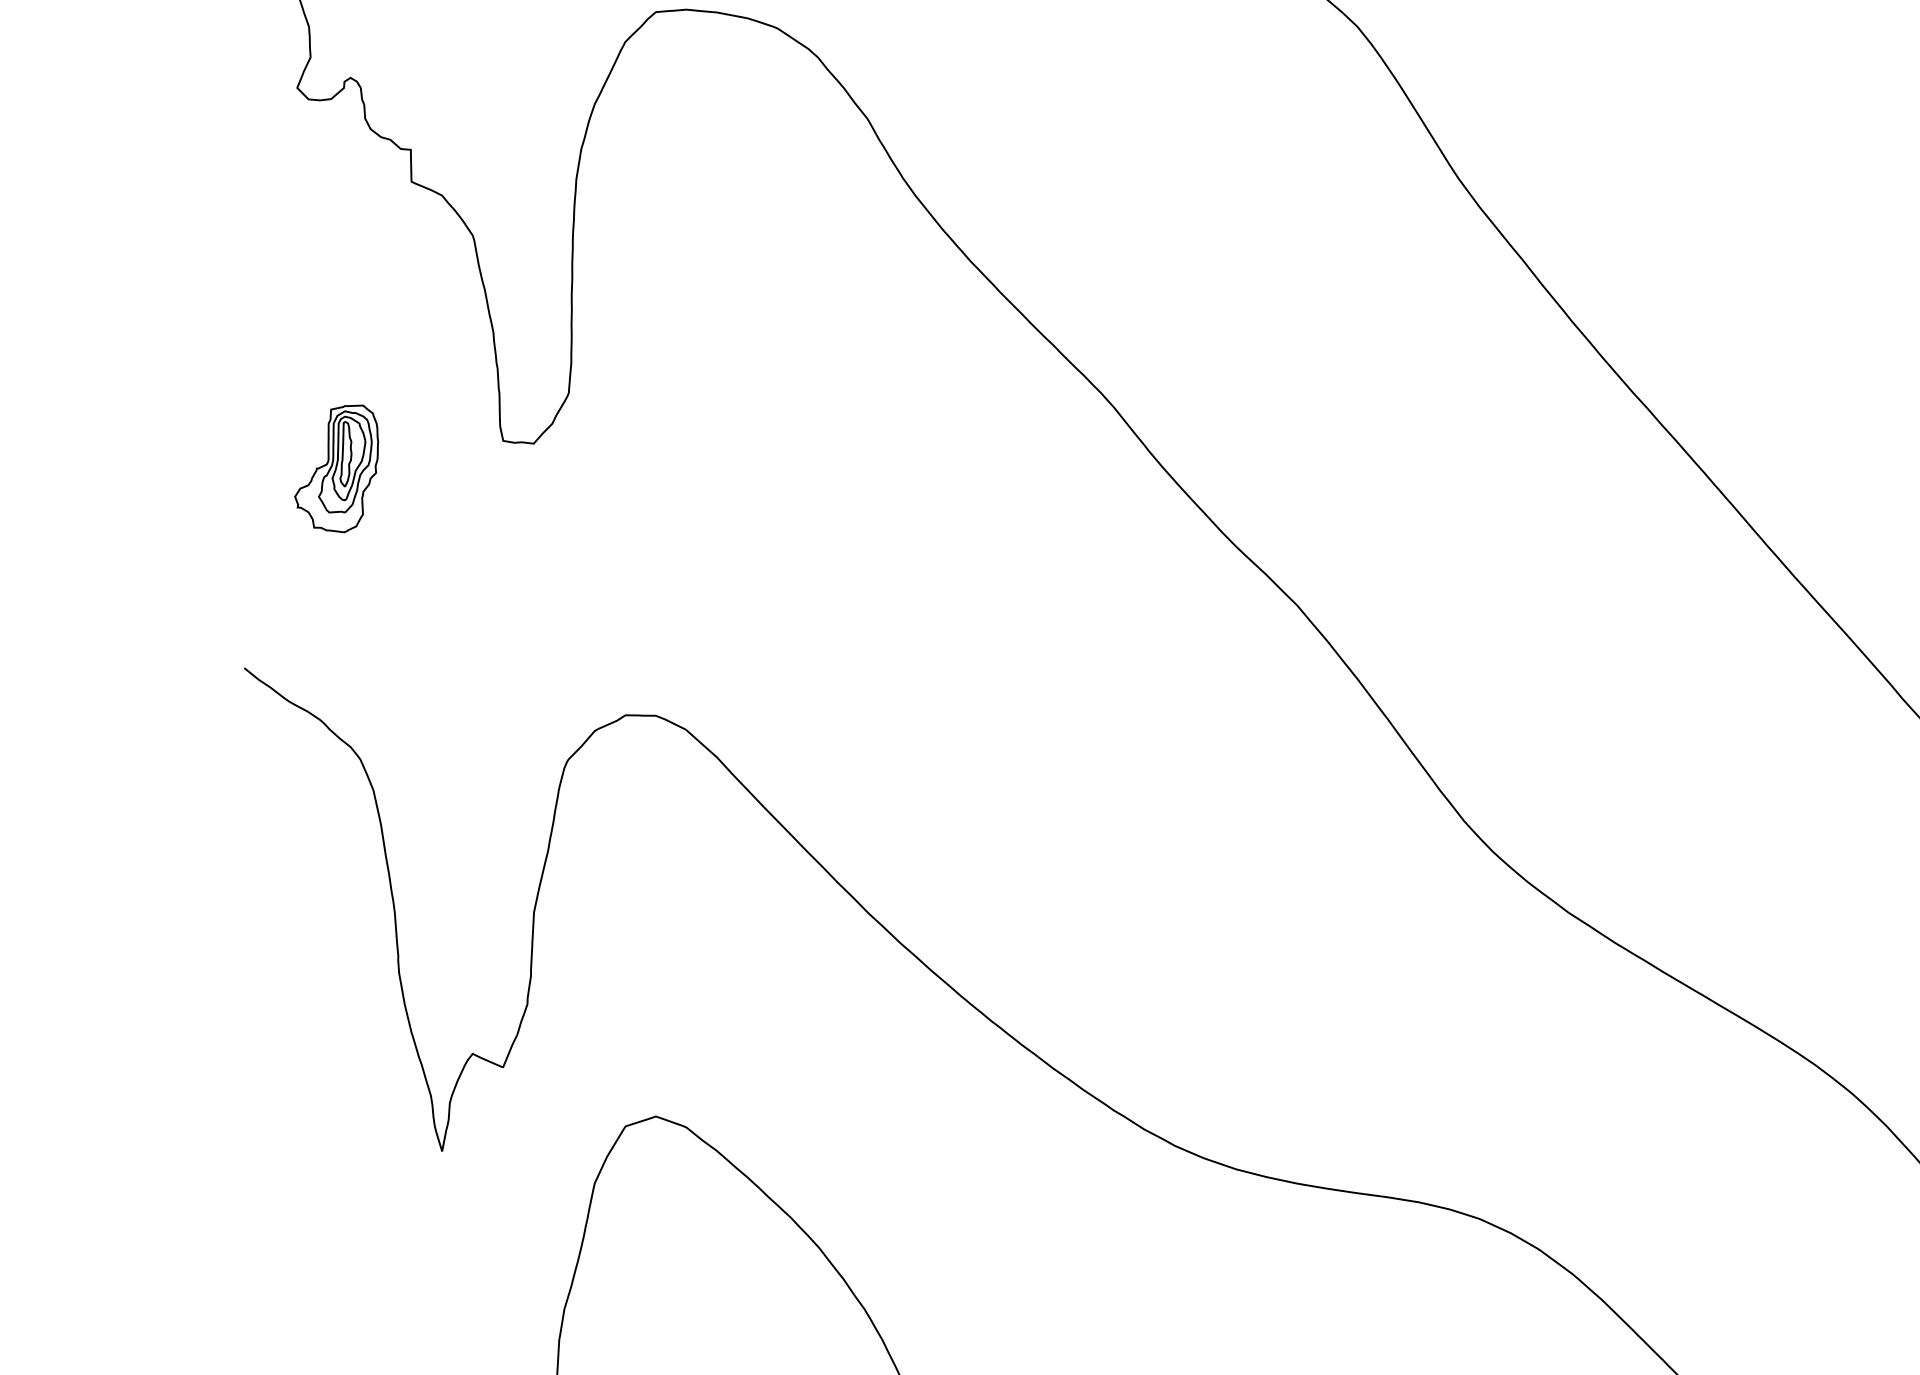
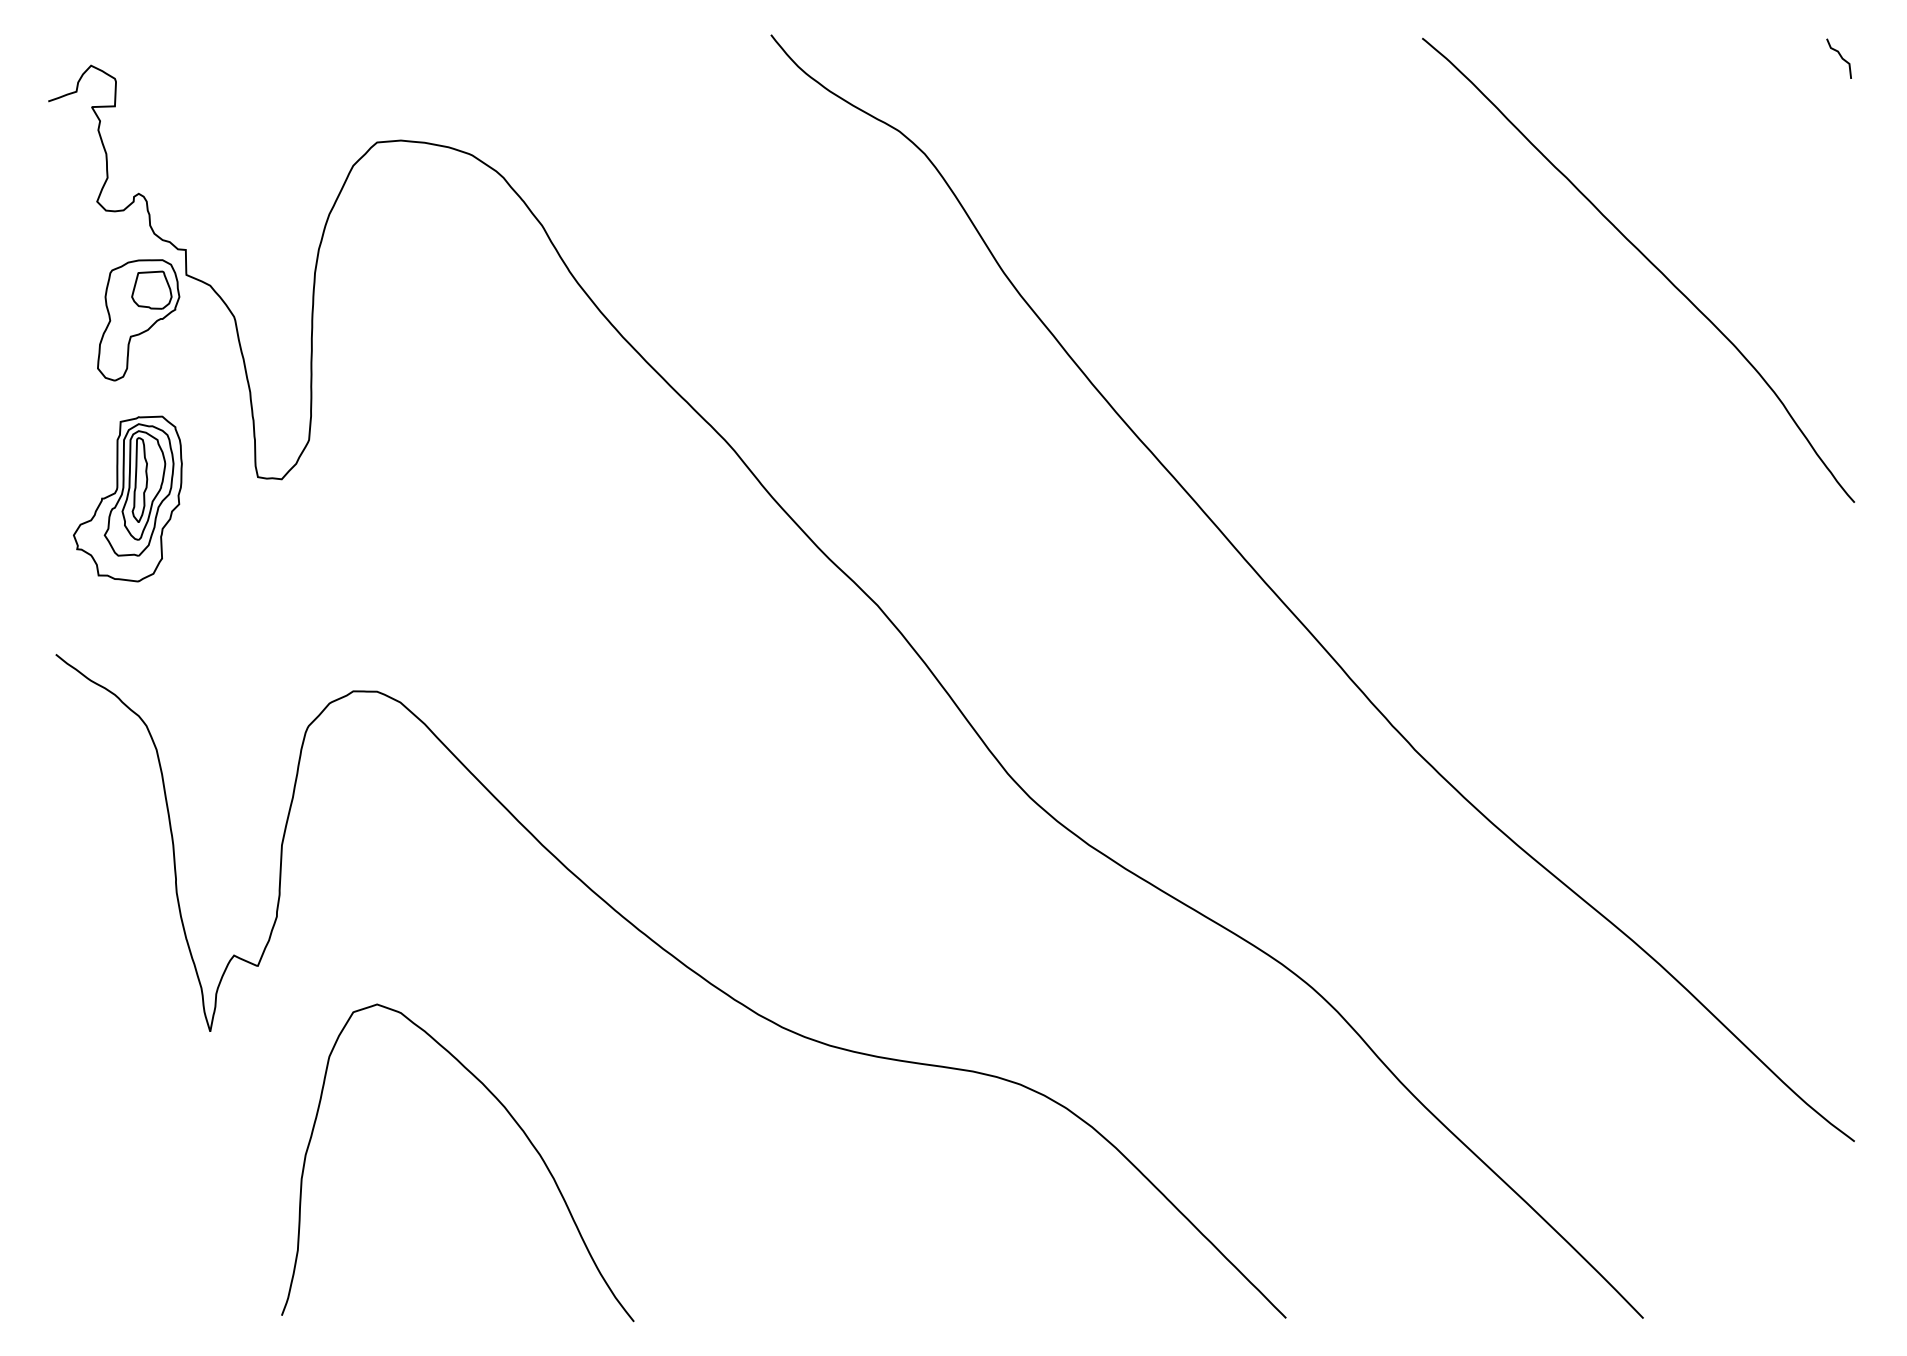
part: (350, 240) -> (138, 320), added
part: (336, 468) -> (127, 498), size x1.67

